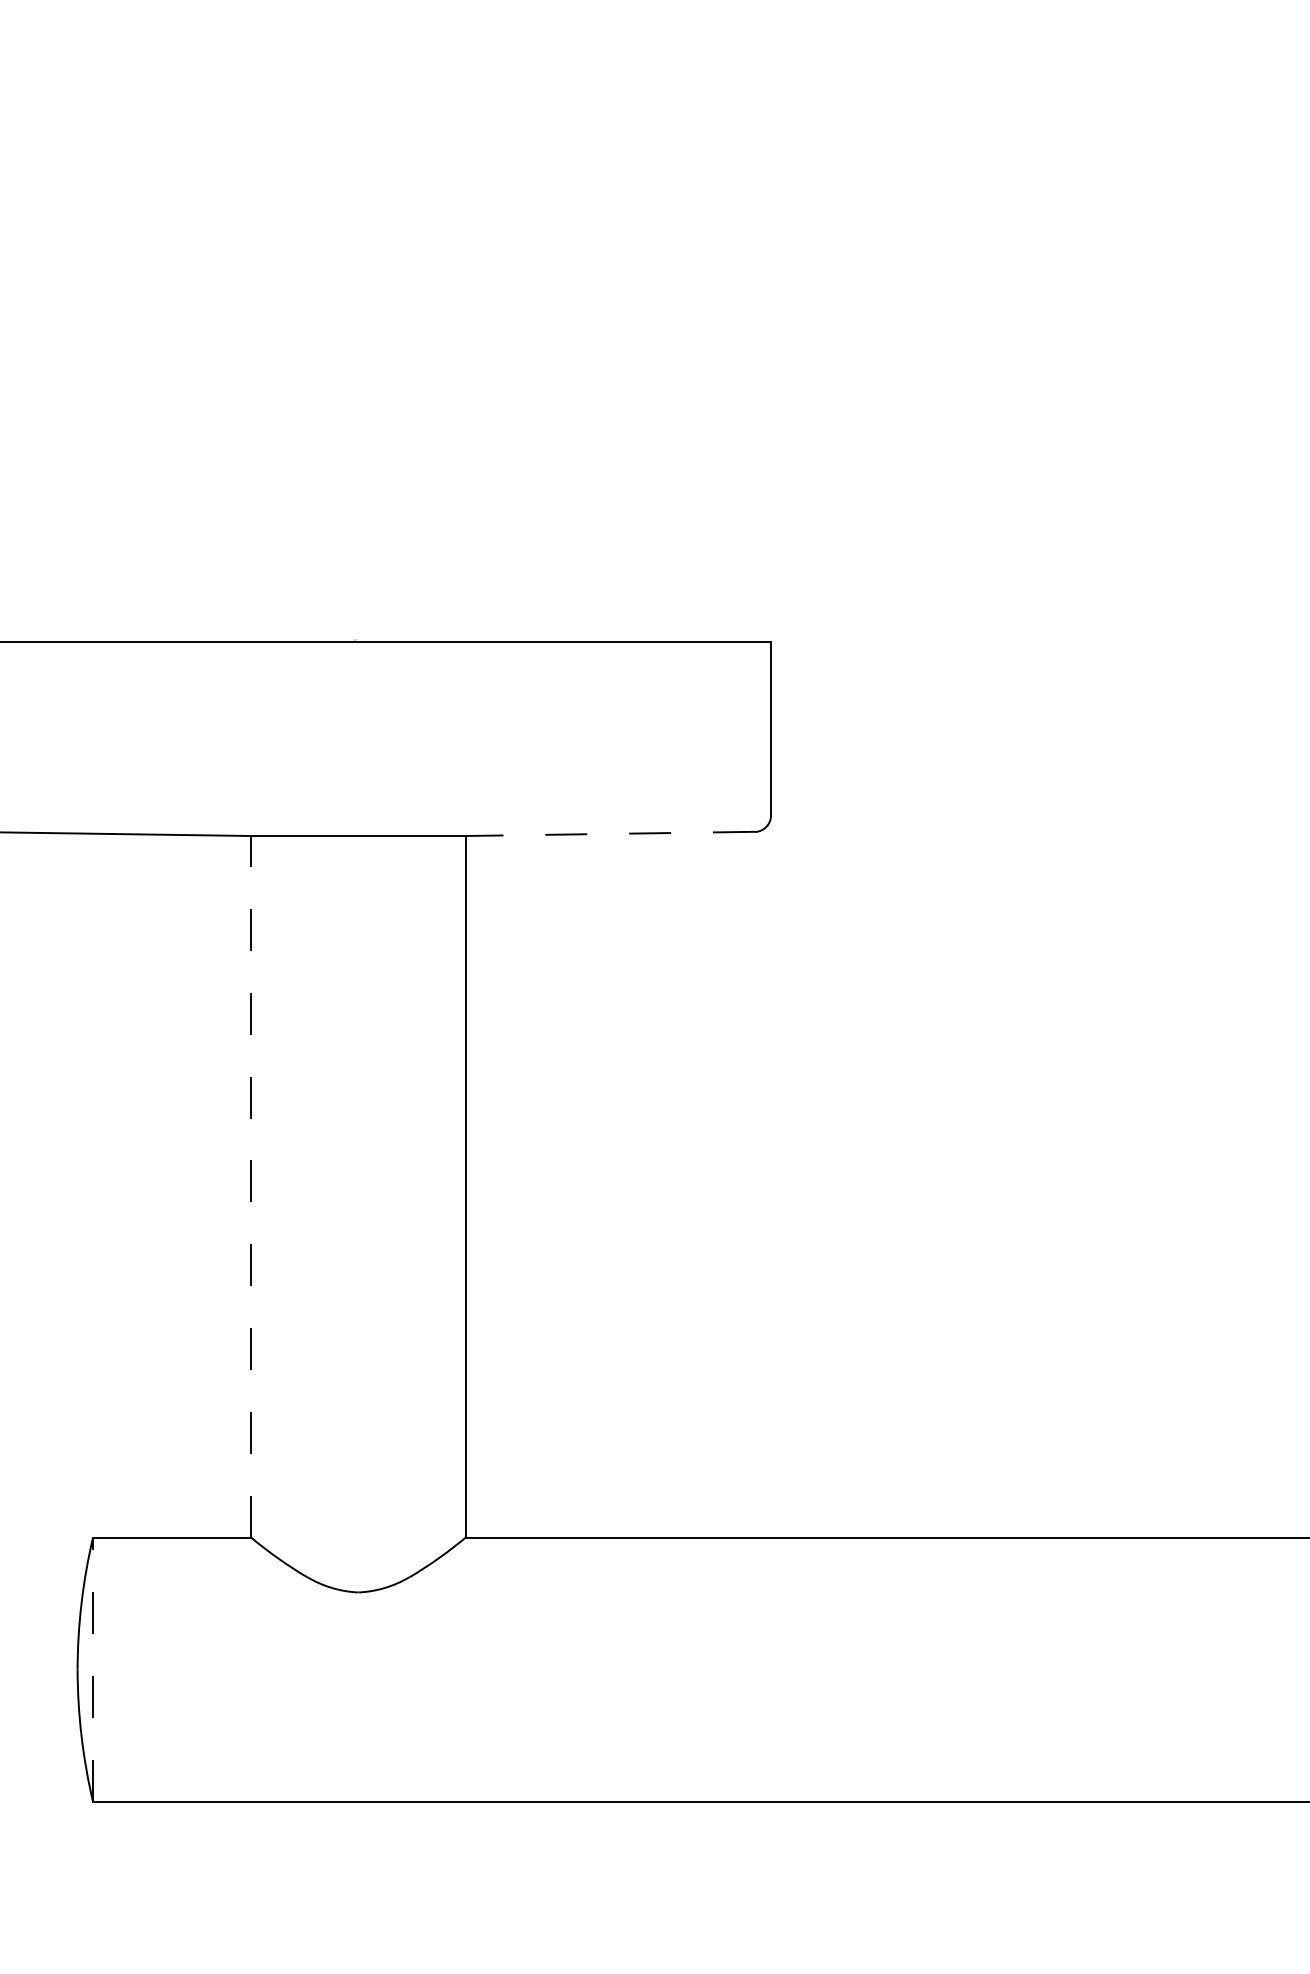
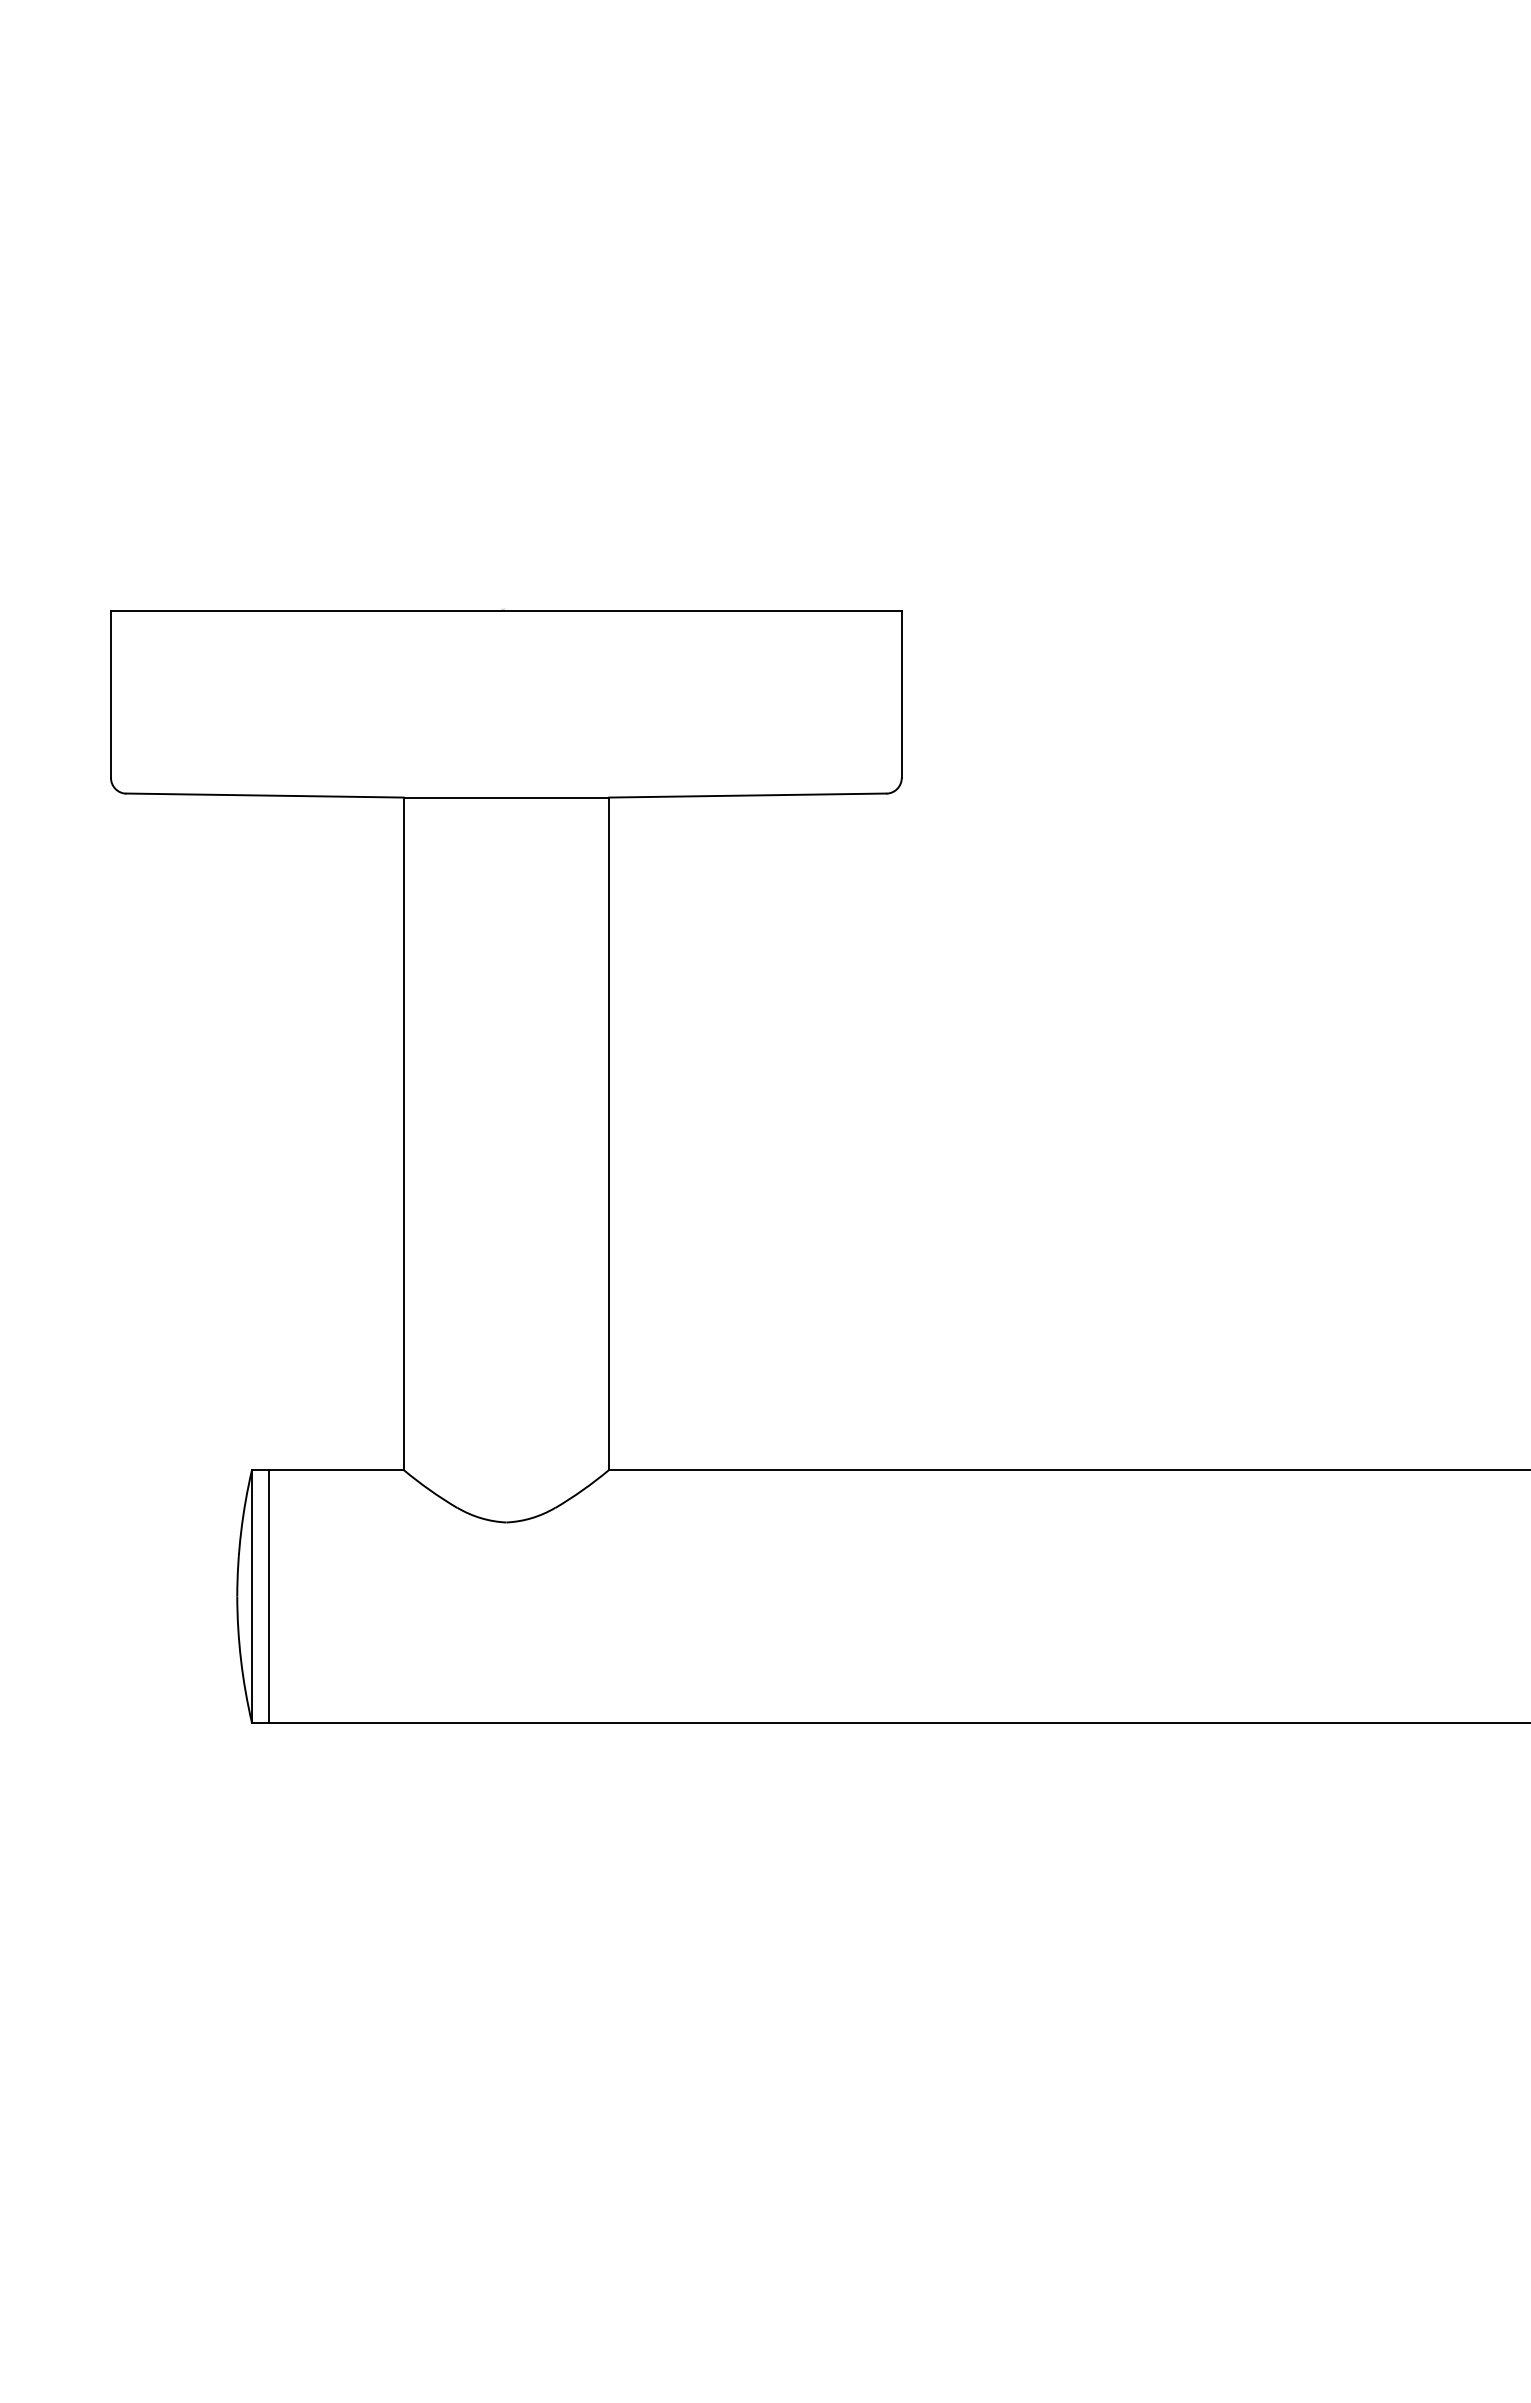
line: (610, 833) -> (747, 795), dashed -> solid
line: (251, 1186) -> (403, 1133), dashed -> solid
line: (93, 1669) -> (252, 1596), dashed -> solid
line: (111, 1669) -> (269, 1596), added

